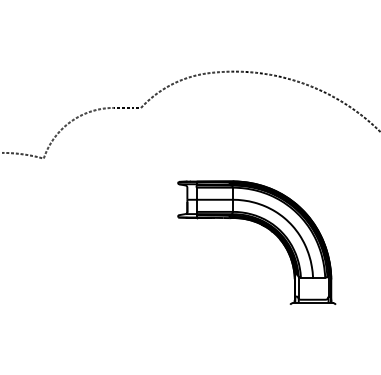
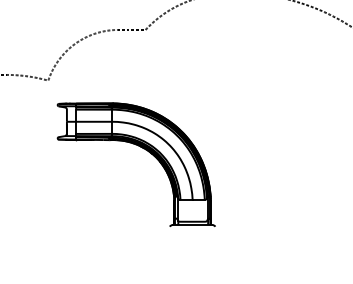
part: (264, 227) -> (144, 149), moved

